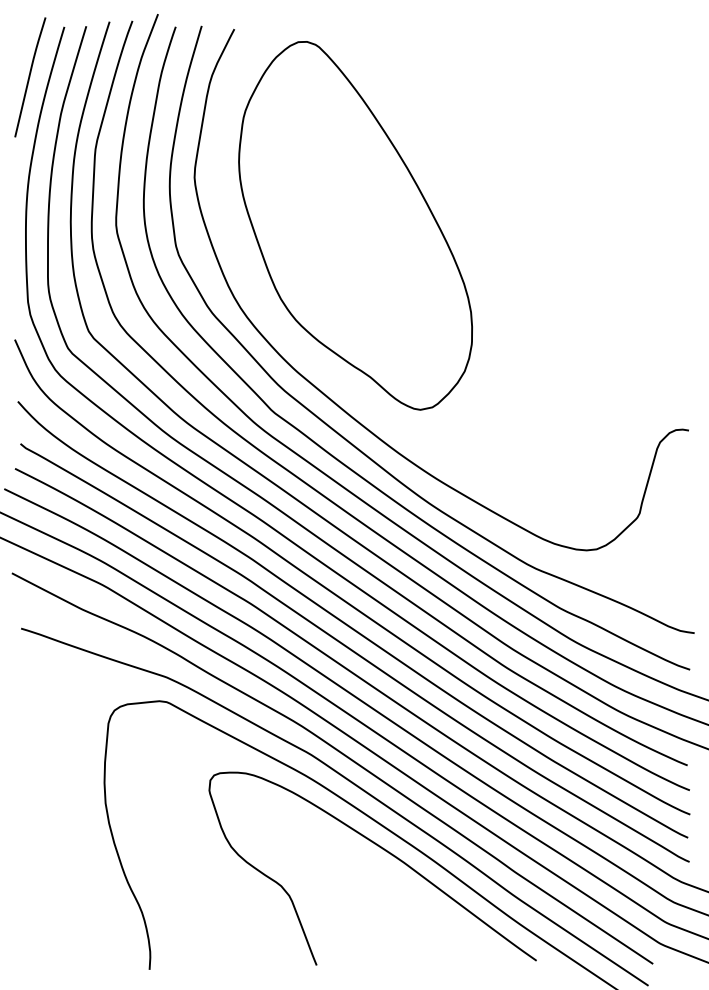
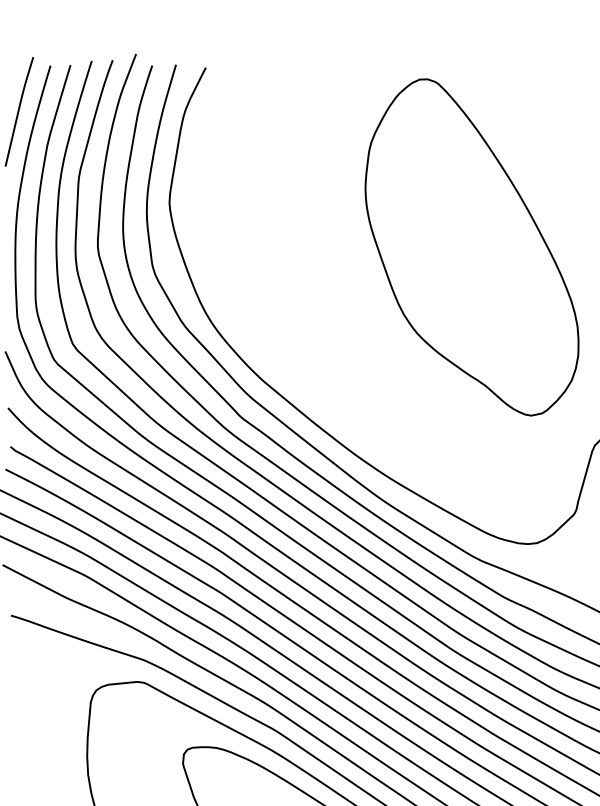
part: (355, 225) -> (471, 247), moved

